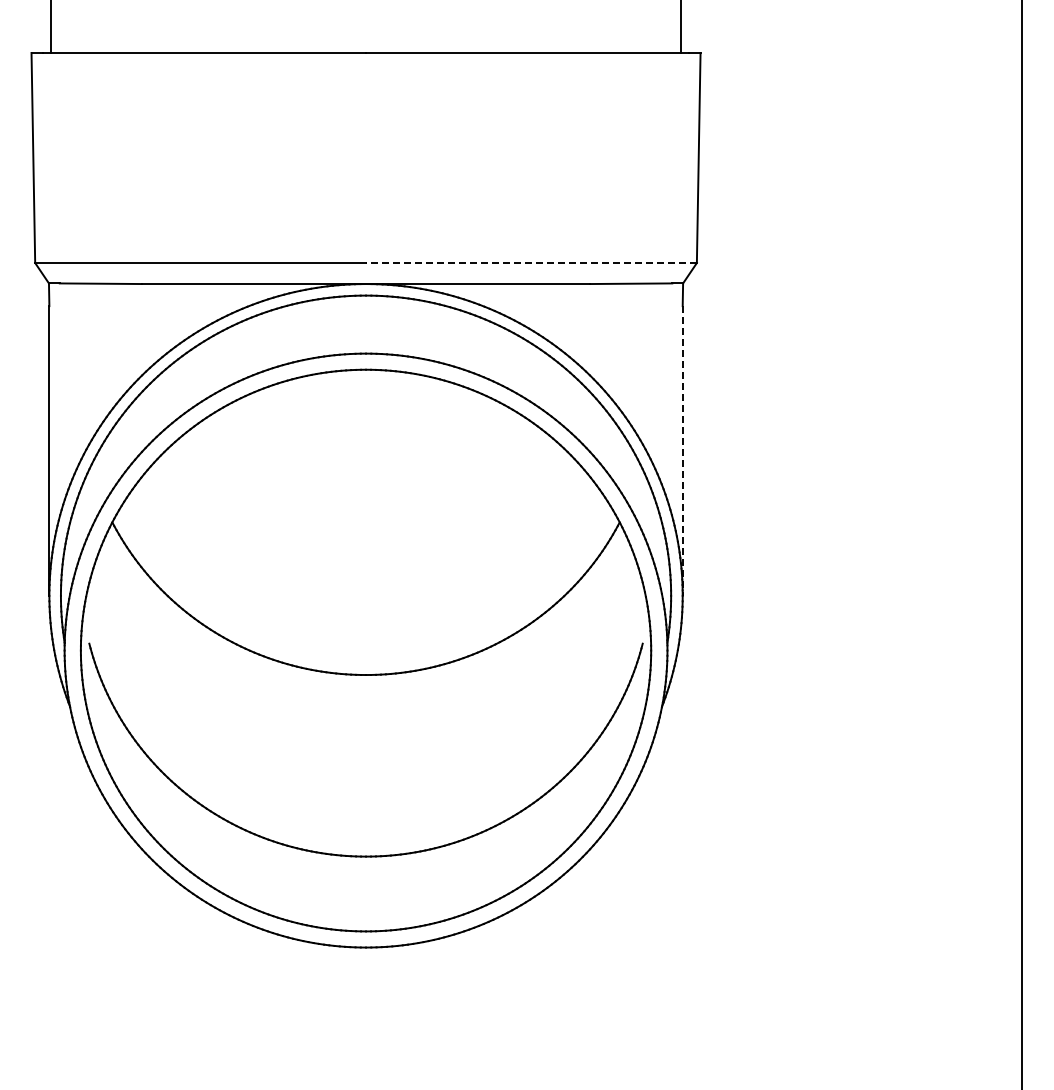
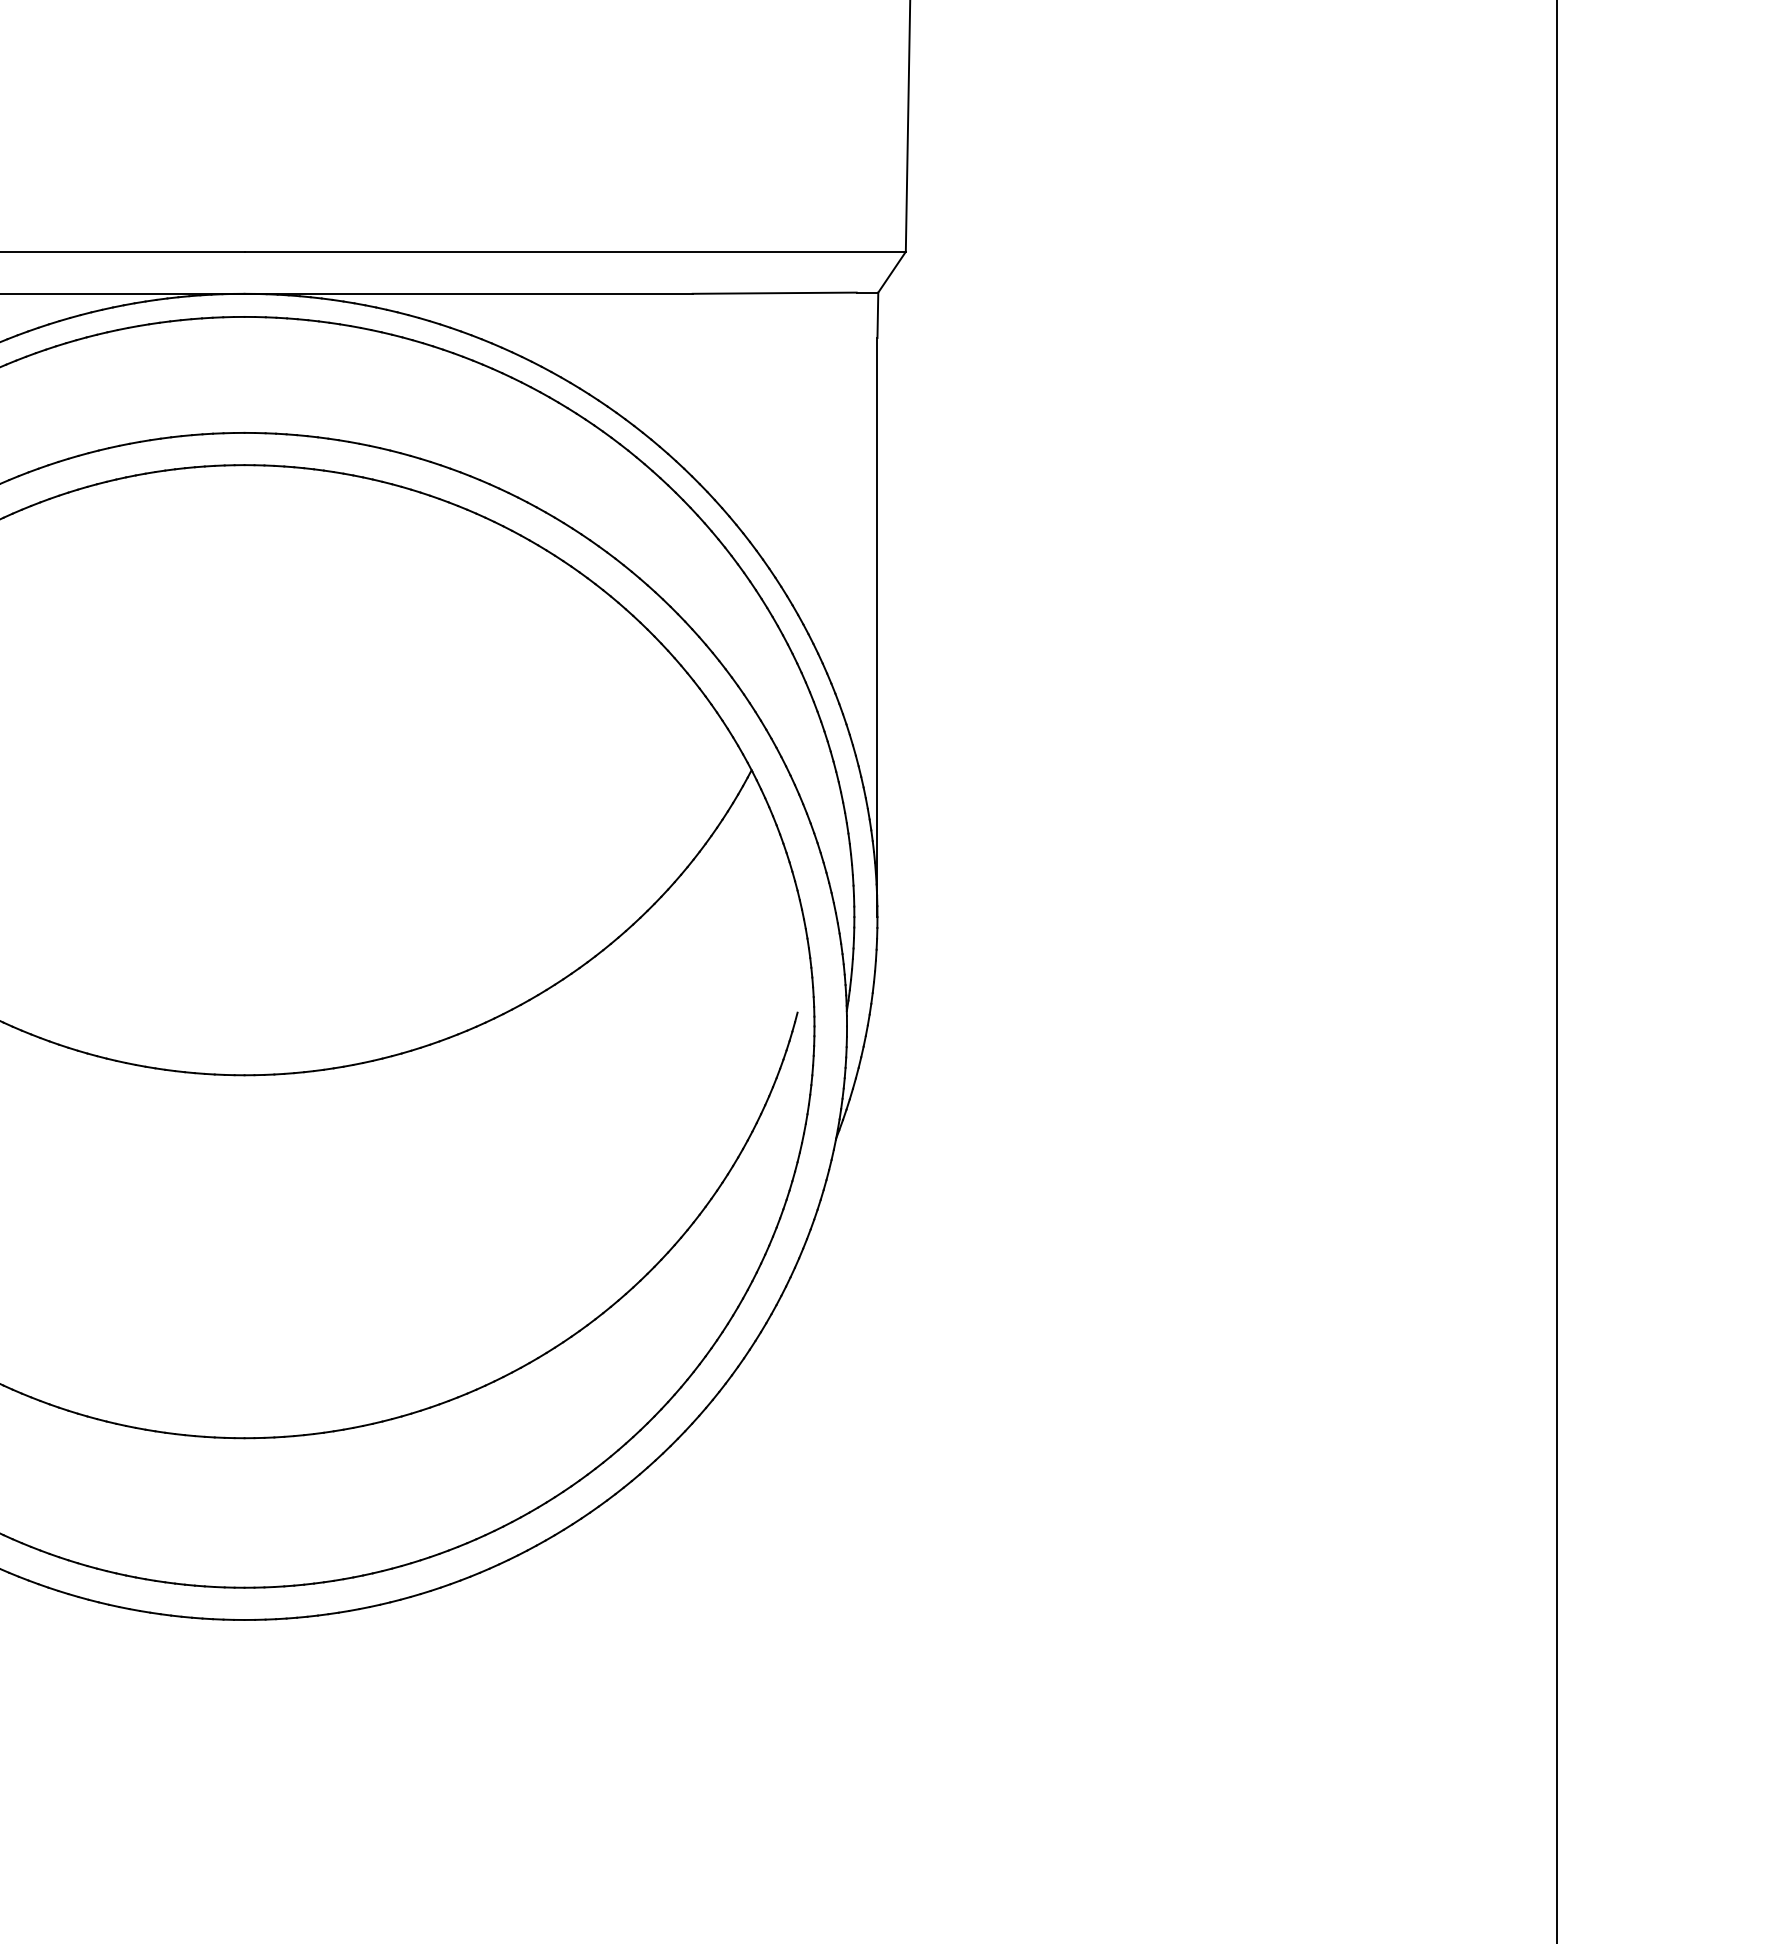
line: (530, 263) -> (573, 252), dashed -> solid
line: (682, 451) -> (877, 628), dashed -> solid

